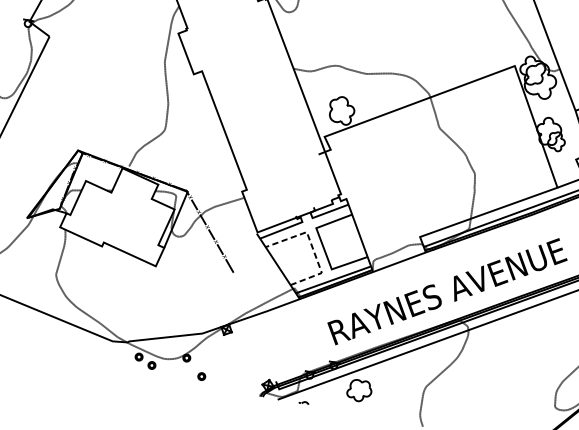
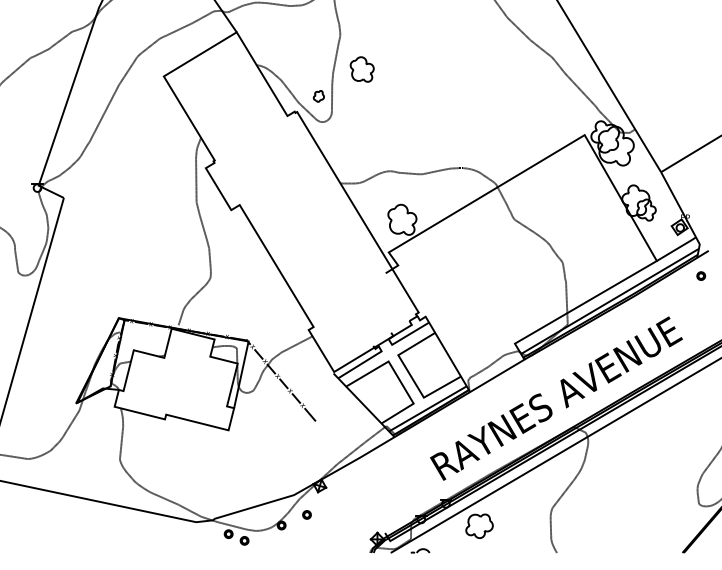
line: (312, 247) -> (398, 377), dashed -> solid
part: (201, 376) -> (306, 514), moved
part: (304, 402) -> (420, 550), size x1.67

